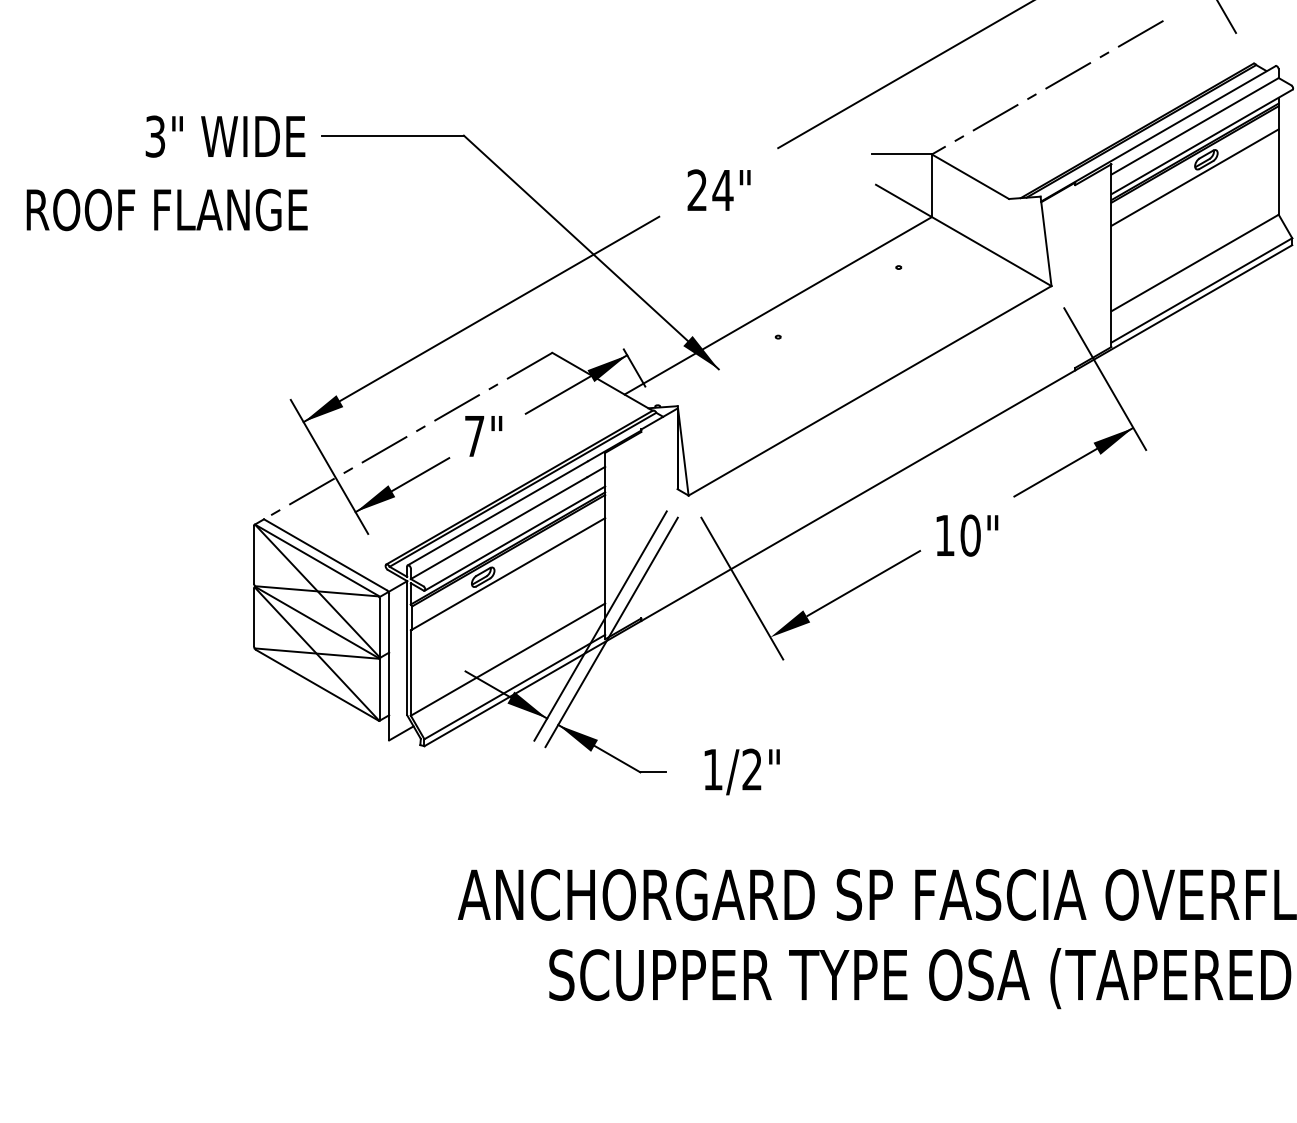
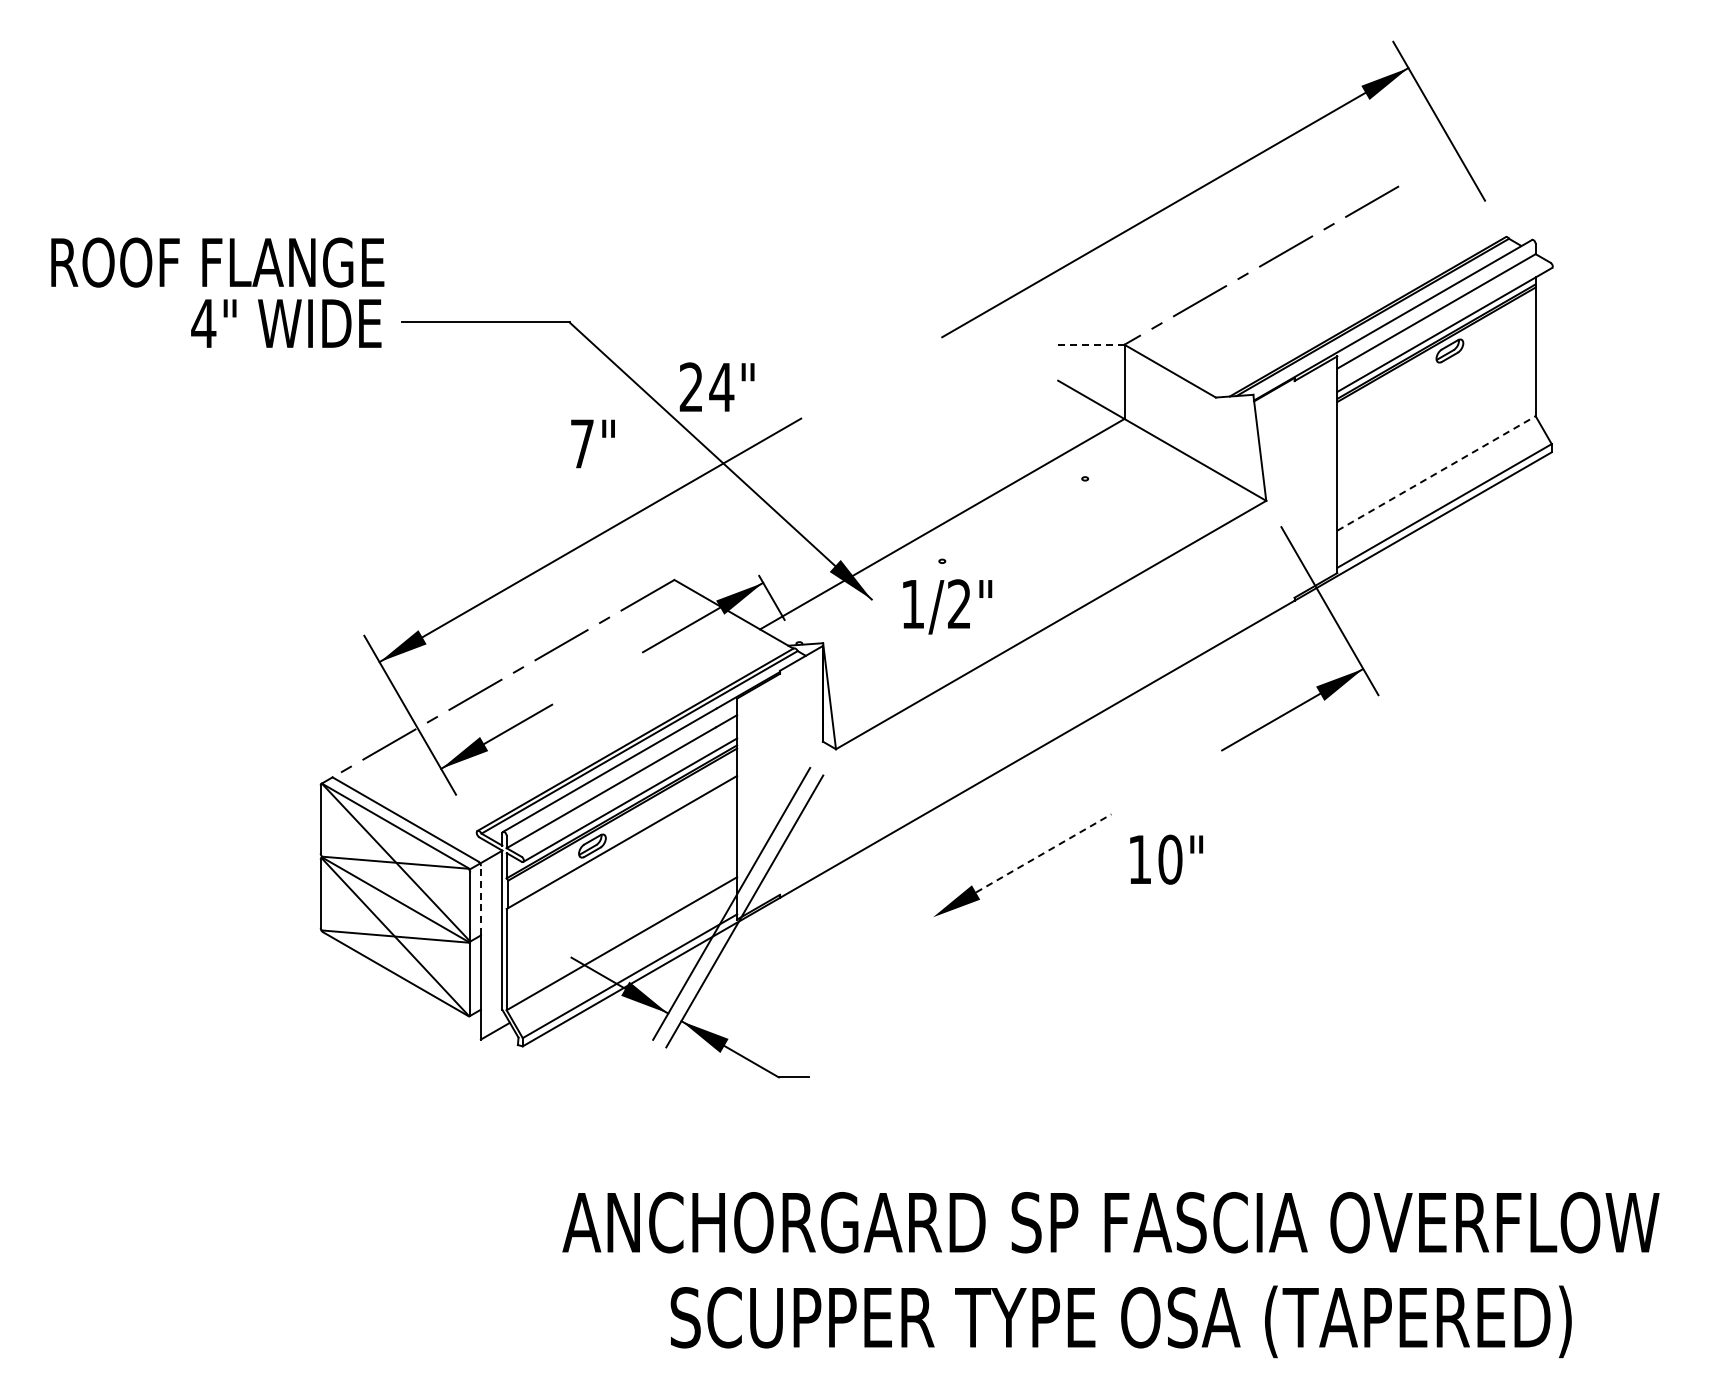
text: (155, 136) -> (203, 323), 3" -> 4"
line: (901, 154) -> (1088, 344), solid -> dashed
line: (1195, 177) -> (1436, 372), removed
text: (718, 189) -> (716, 386), moved
text: (166, 209) -> (217, 262), moved
line: (1195, 263) -> (1436, 473), solid -> dashed
text: (483, 435) -> (592, 443), moved
text: (967, 535) -> (1166, 859), moved
line: (864, 583) -> (1044, 853), solid -> dashed
line: (742, 588) -> (899, 859), removed
line: (388, 623) -> (480, 900), solid -> dashed
text: (742, 771) -> (947, 606), moved

